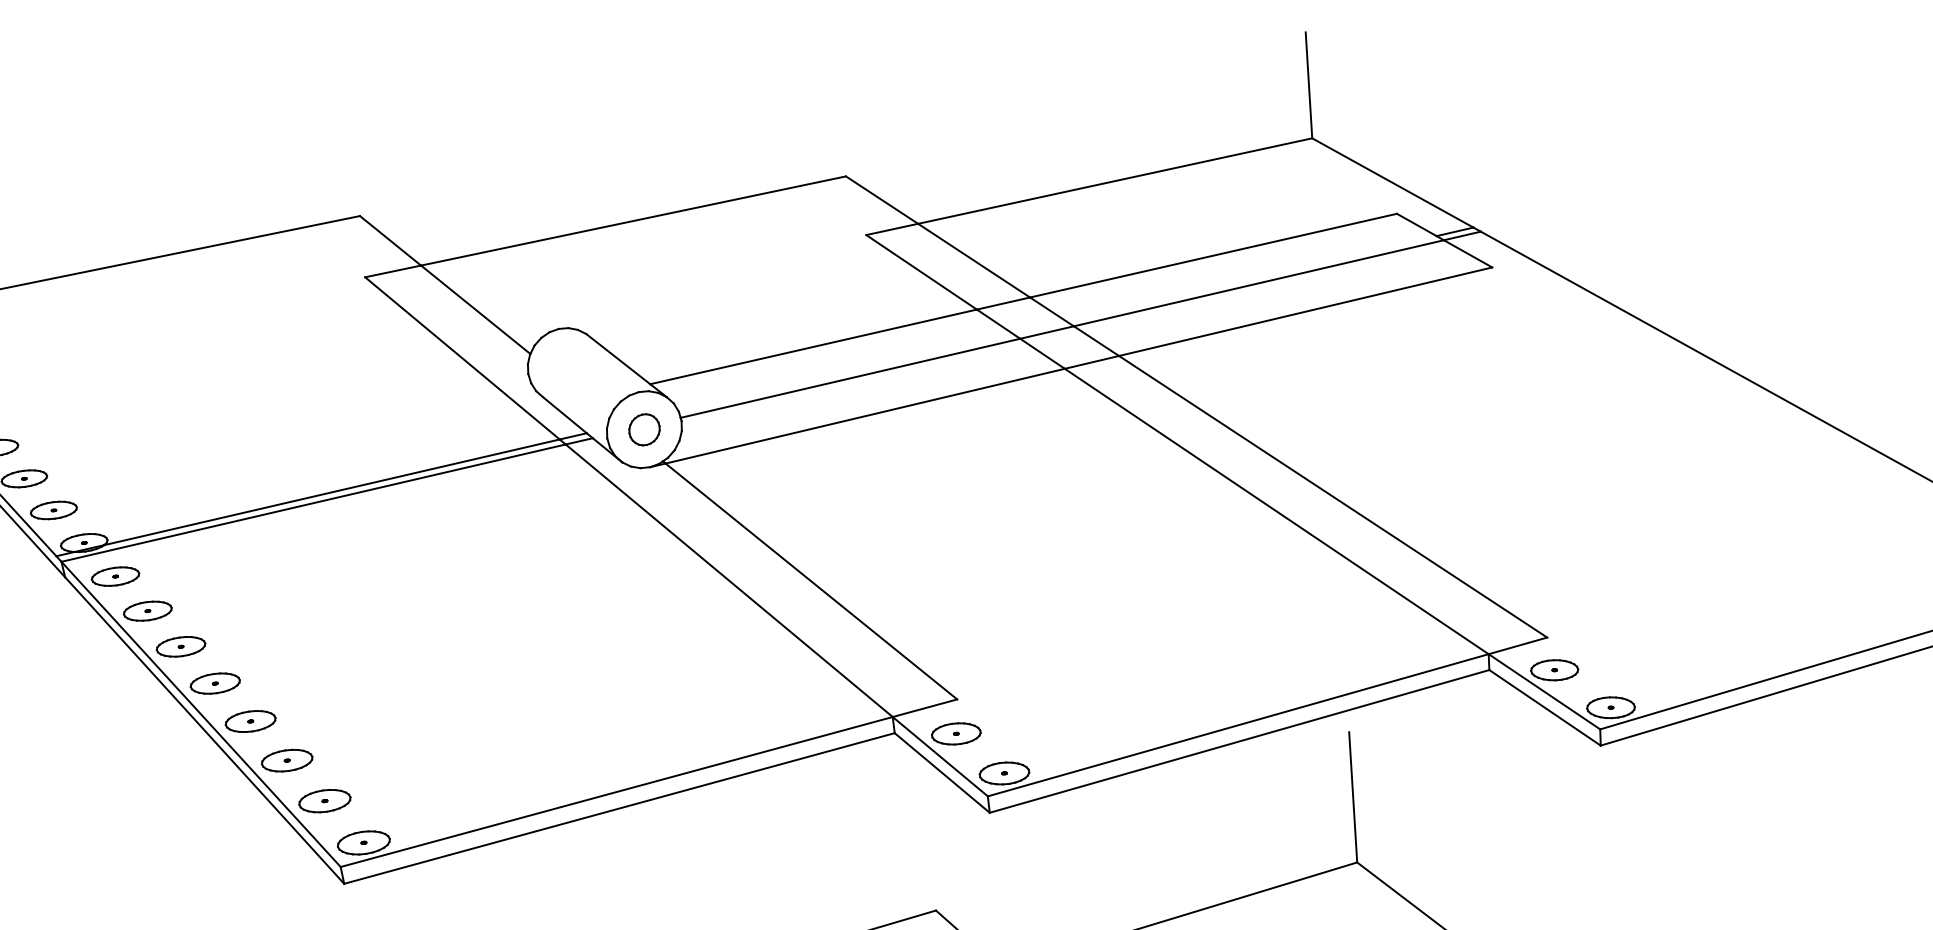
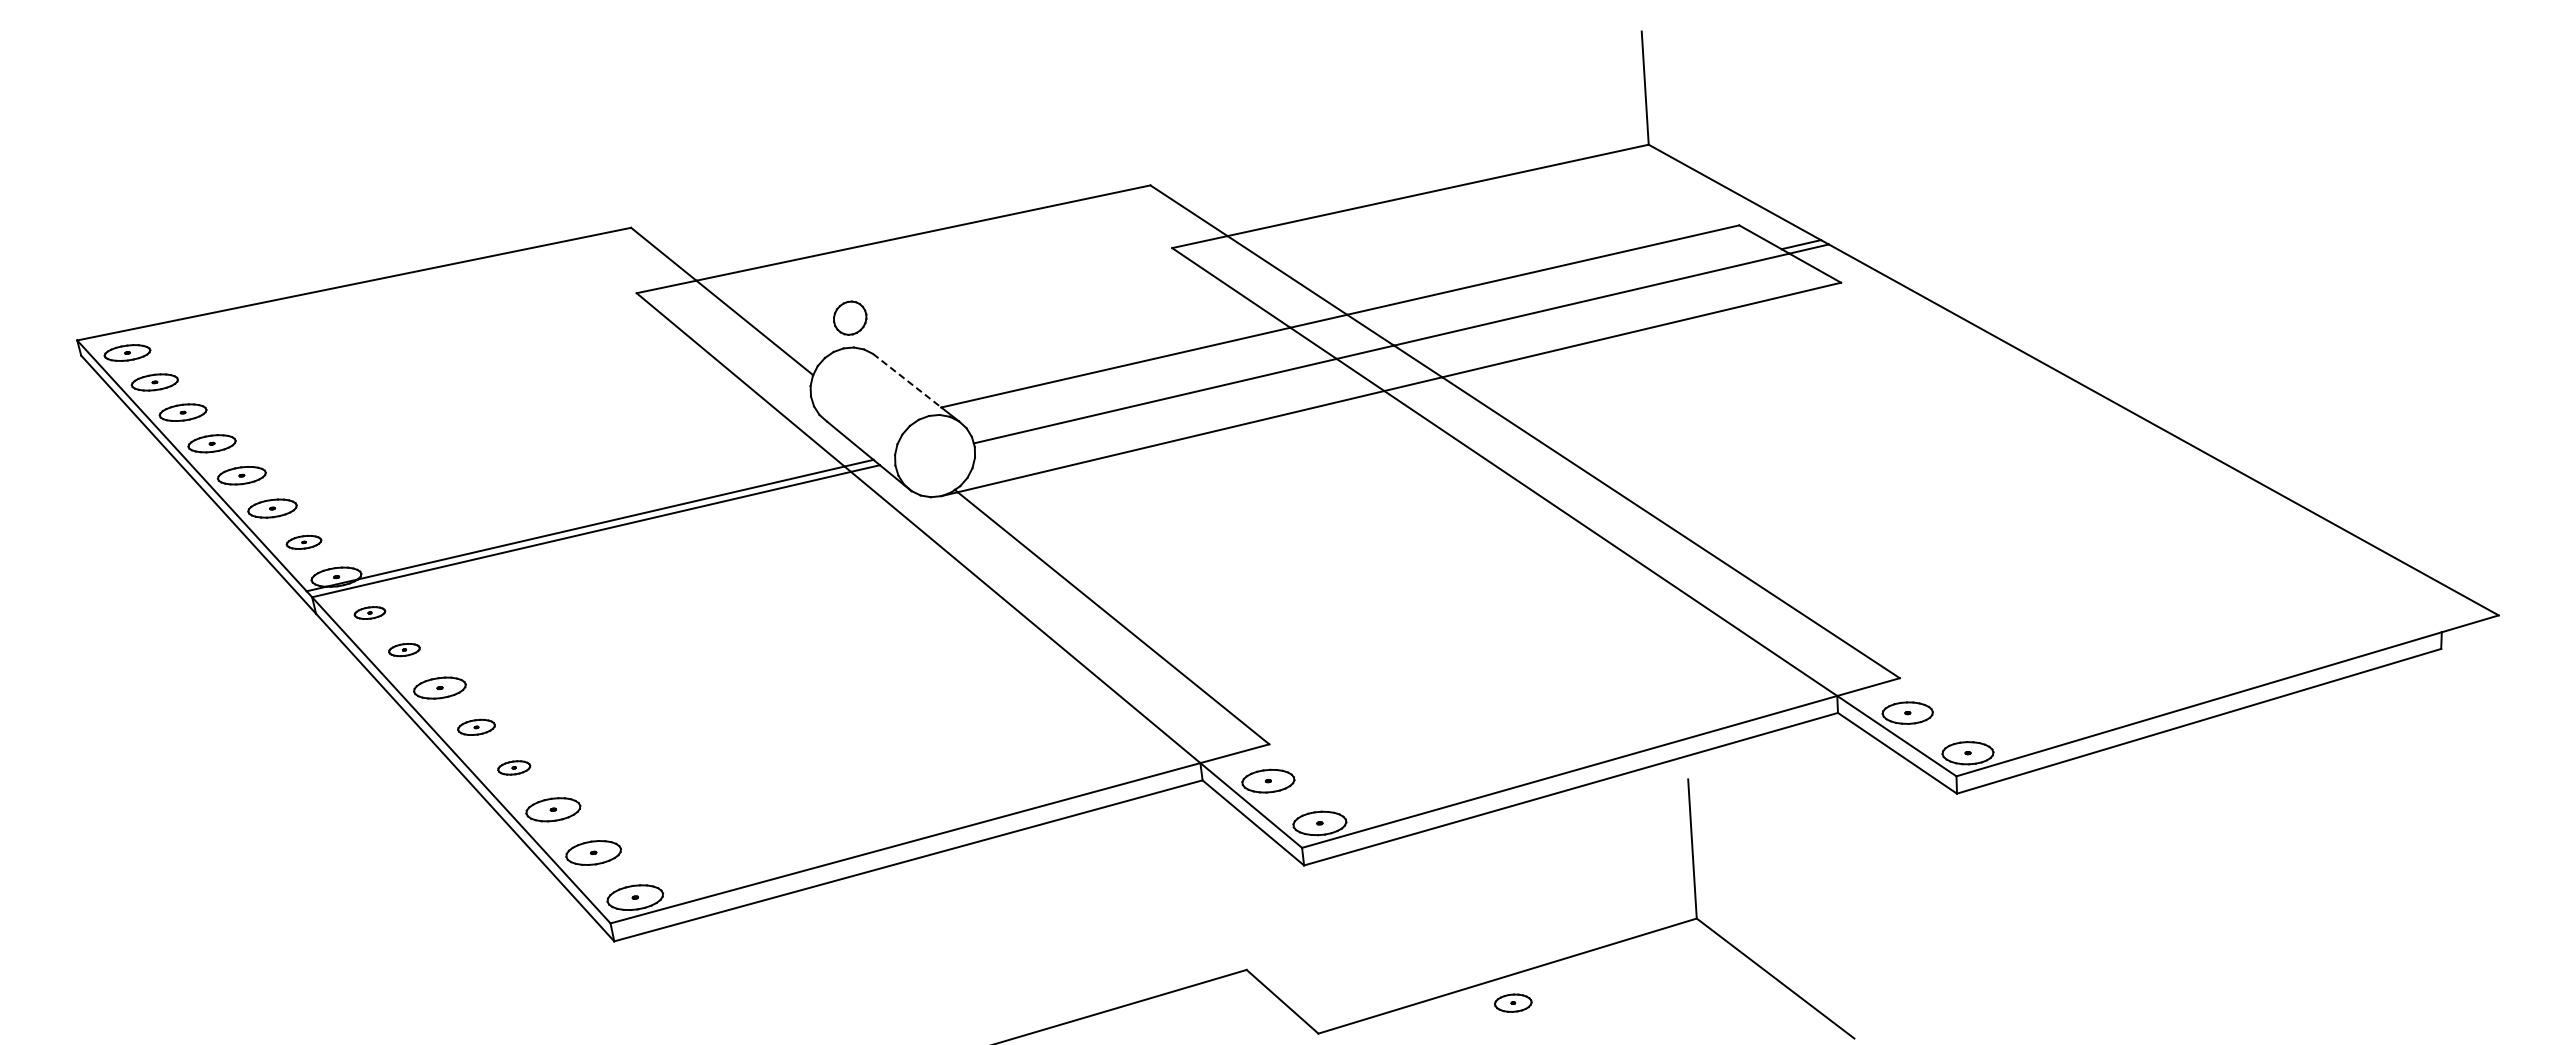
line: (618, 358) -> (907, 380), solid -> dashed
part: (644, 429) -> (850, 317), moved
part: (53, 510) -> (303, 542), size x0.7
part: (115, 576) -> (369, 612), size x0.6
part: (147, 610) -> (404, 649), size x0.6
part: (215, 683) -> (476, 727), size x0.7
part: (249, 721) -> (513, 767), size x0.6

